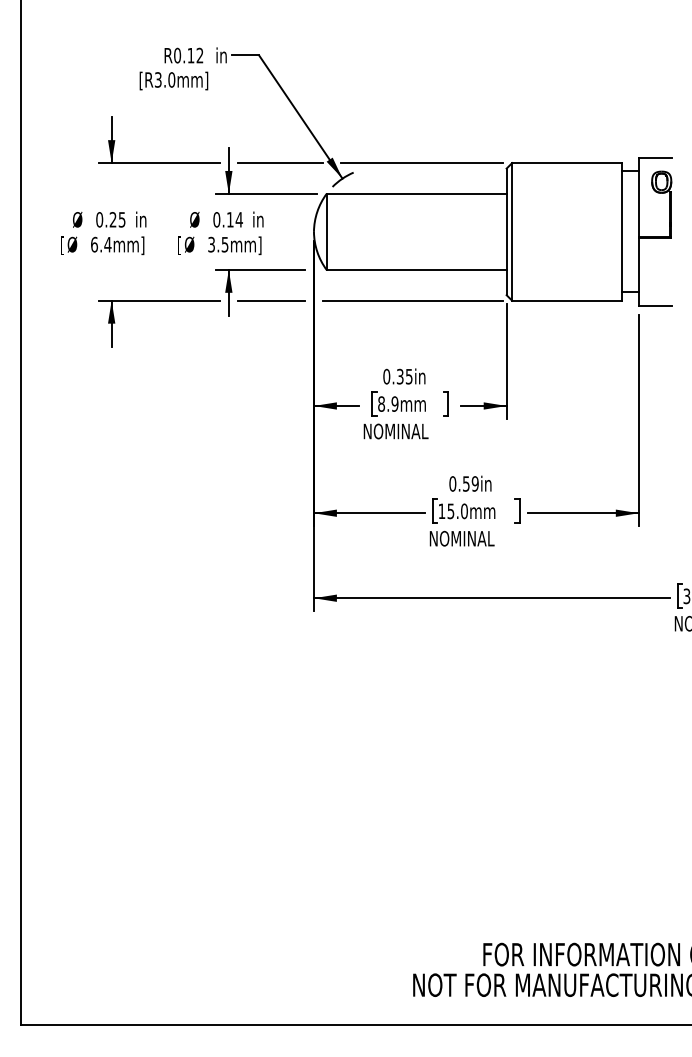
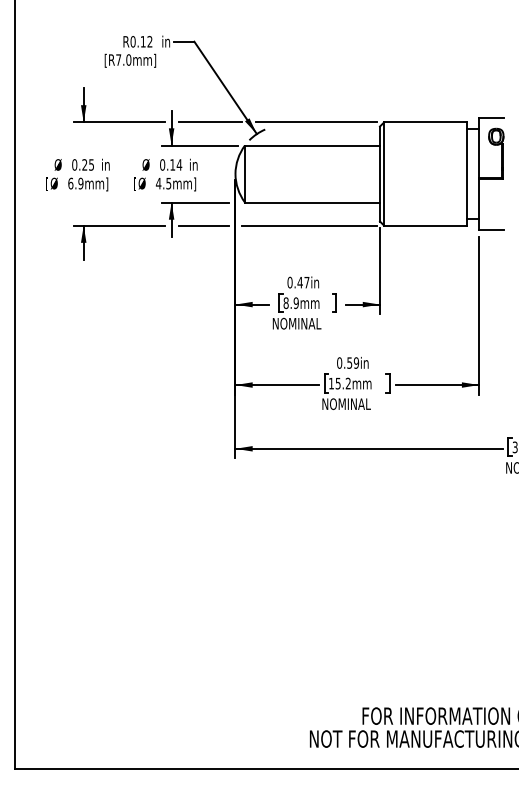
text: (158, 79) -> (118, 59), [R3.0mm] -> [R7.0mm]
text: (107, 244) -> (80, 183), 6.4mm] -> 6.9mm]
text: (211, 244) -> (158, 183), 3.5mm] -> 4.5mm]
text: (404, 376) -> (303, 282), 0.35in -> 0.47in
text: (464, 511) -> (348, 383), 15.0mm -> 15.2mm

